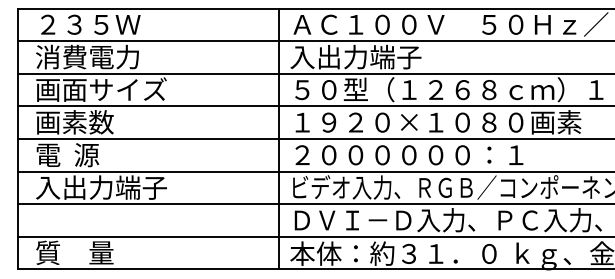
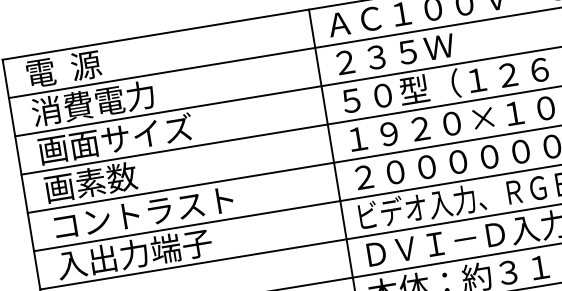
text: (88, 24) -> (87, 65), ２３５Ｗ -> 電  源
text: (355, 56) -> (407, 51), 入出力端子 -> ２３５Ｗ
text: (113, 155) -> (142, 214), 電  源 -> コントラスト

